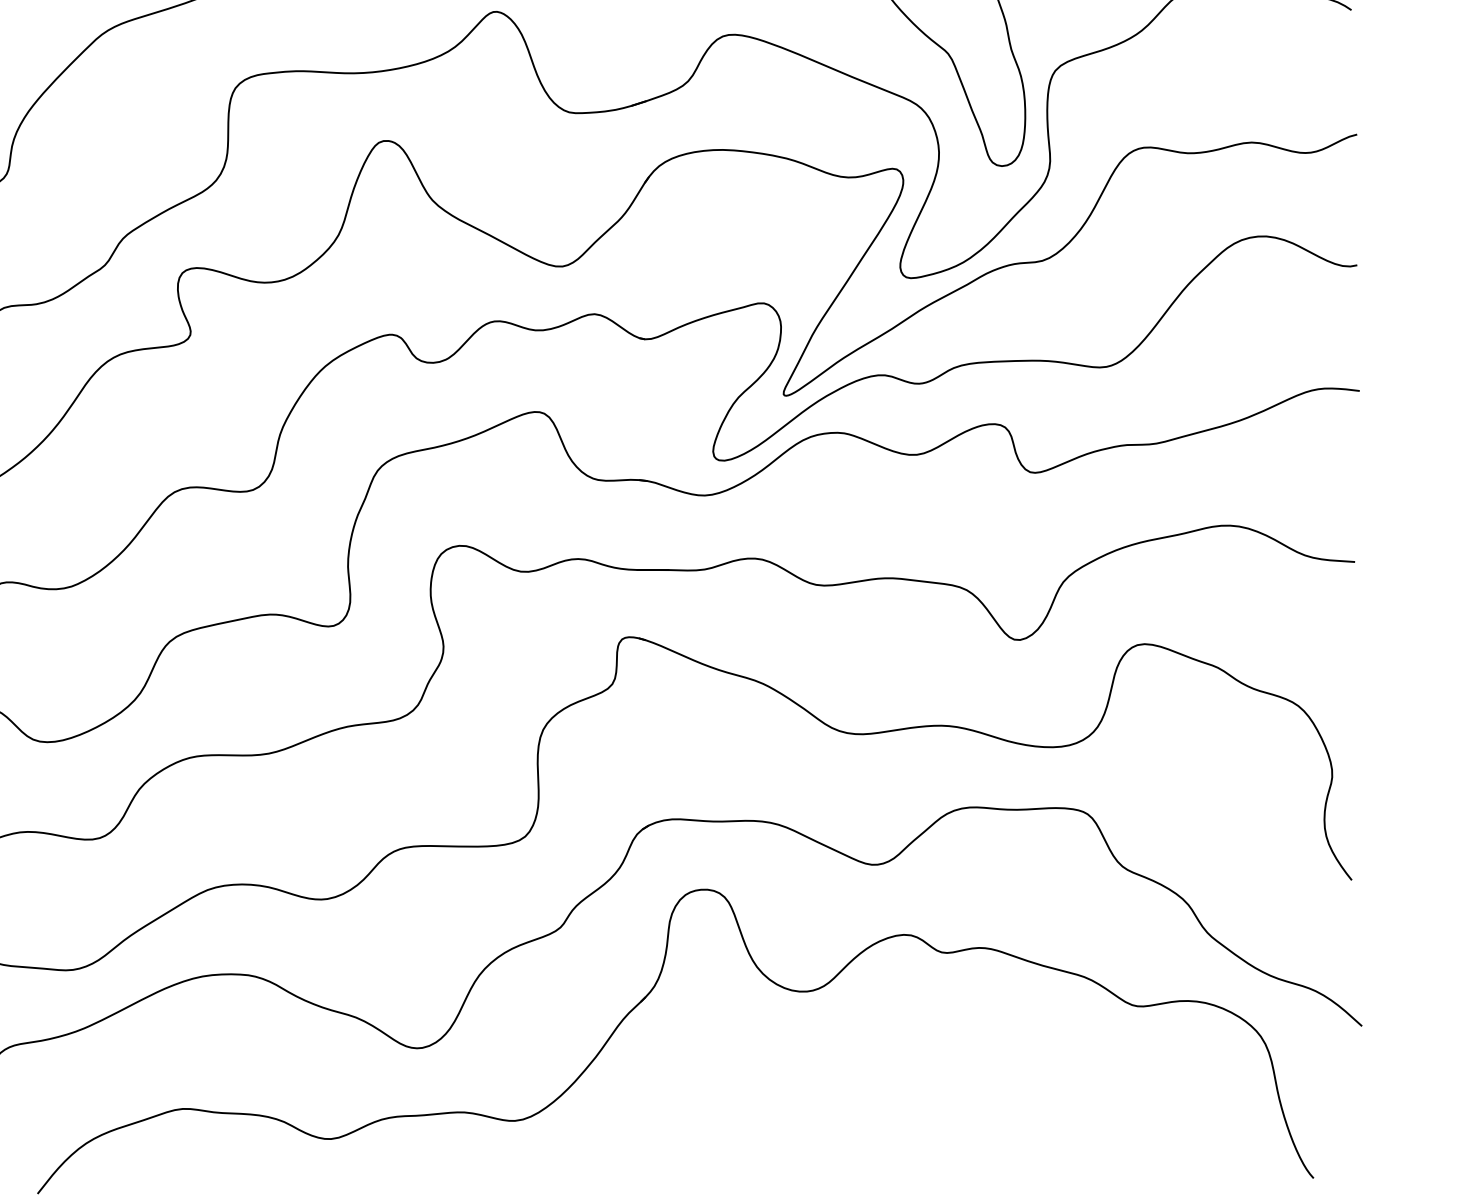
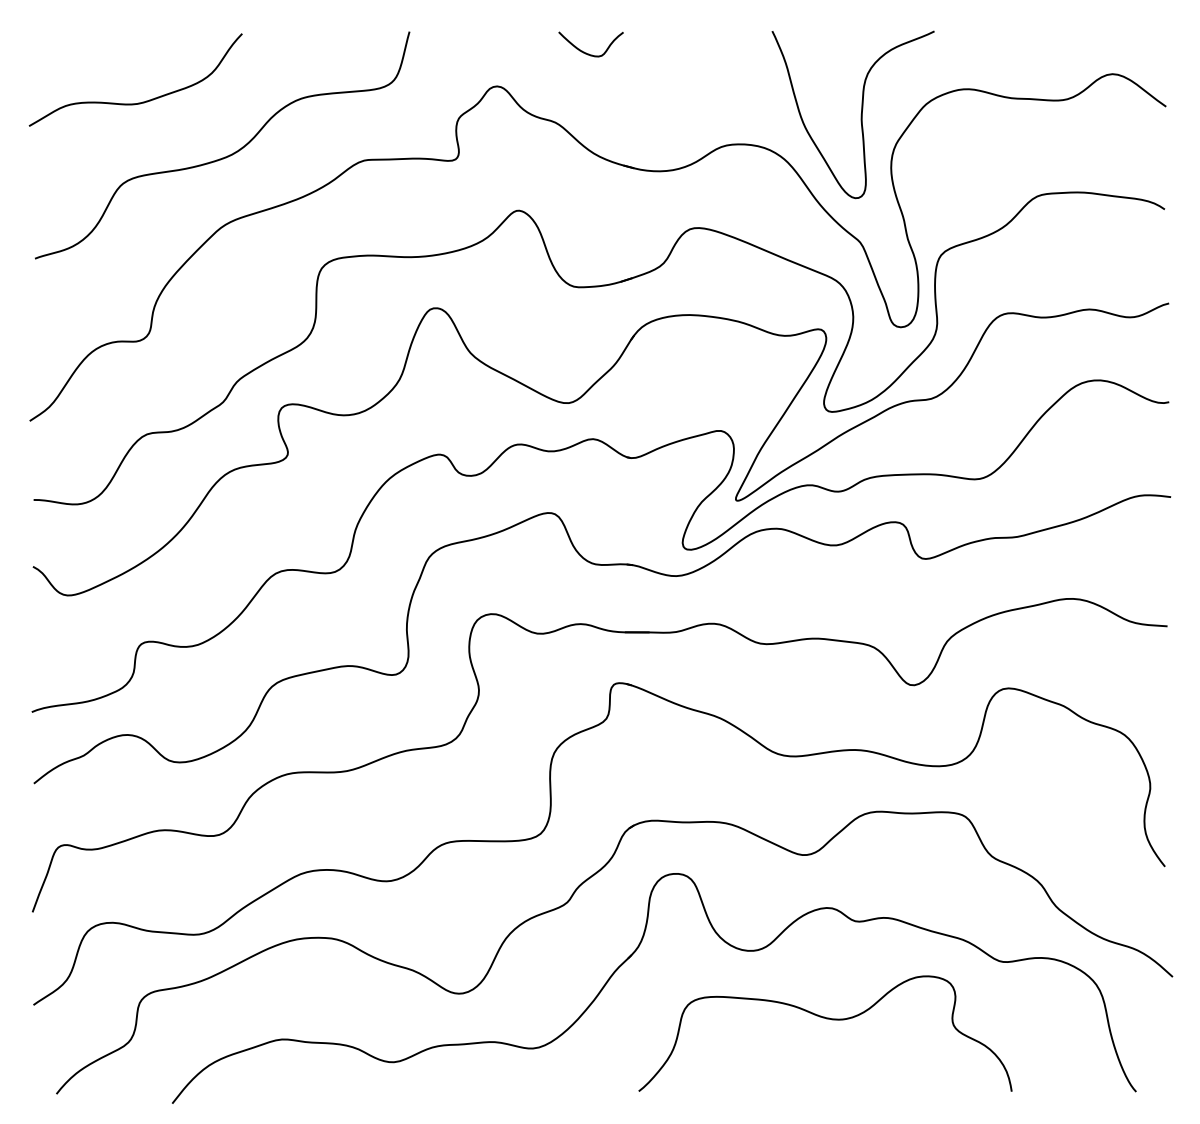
curve: (903, 1082) -> (826, 1019), added

